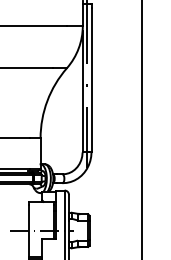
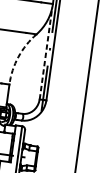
line: (82, 91) -> (45, 53), solid -> dashed
arc: (47, 100) -> (18, 56), solid -> dashed

